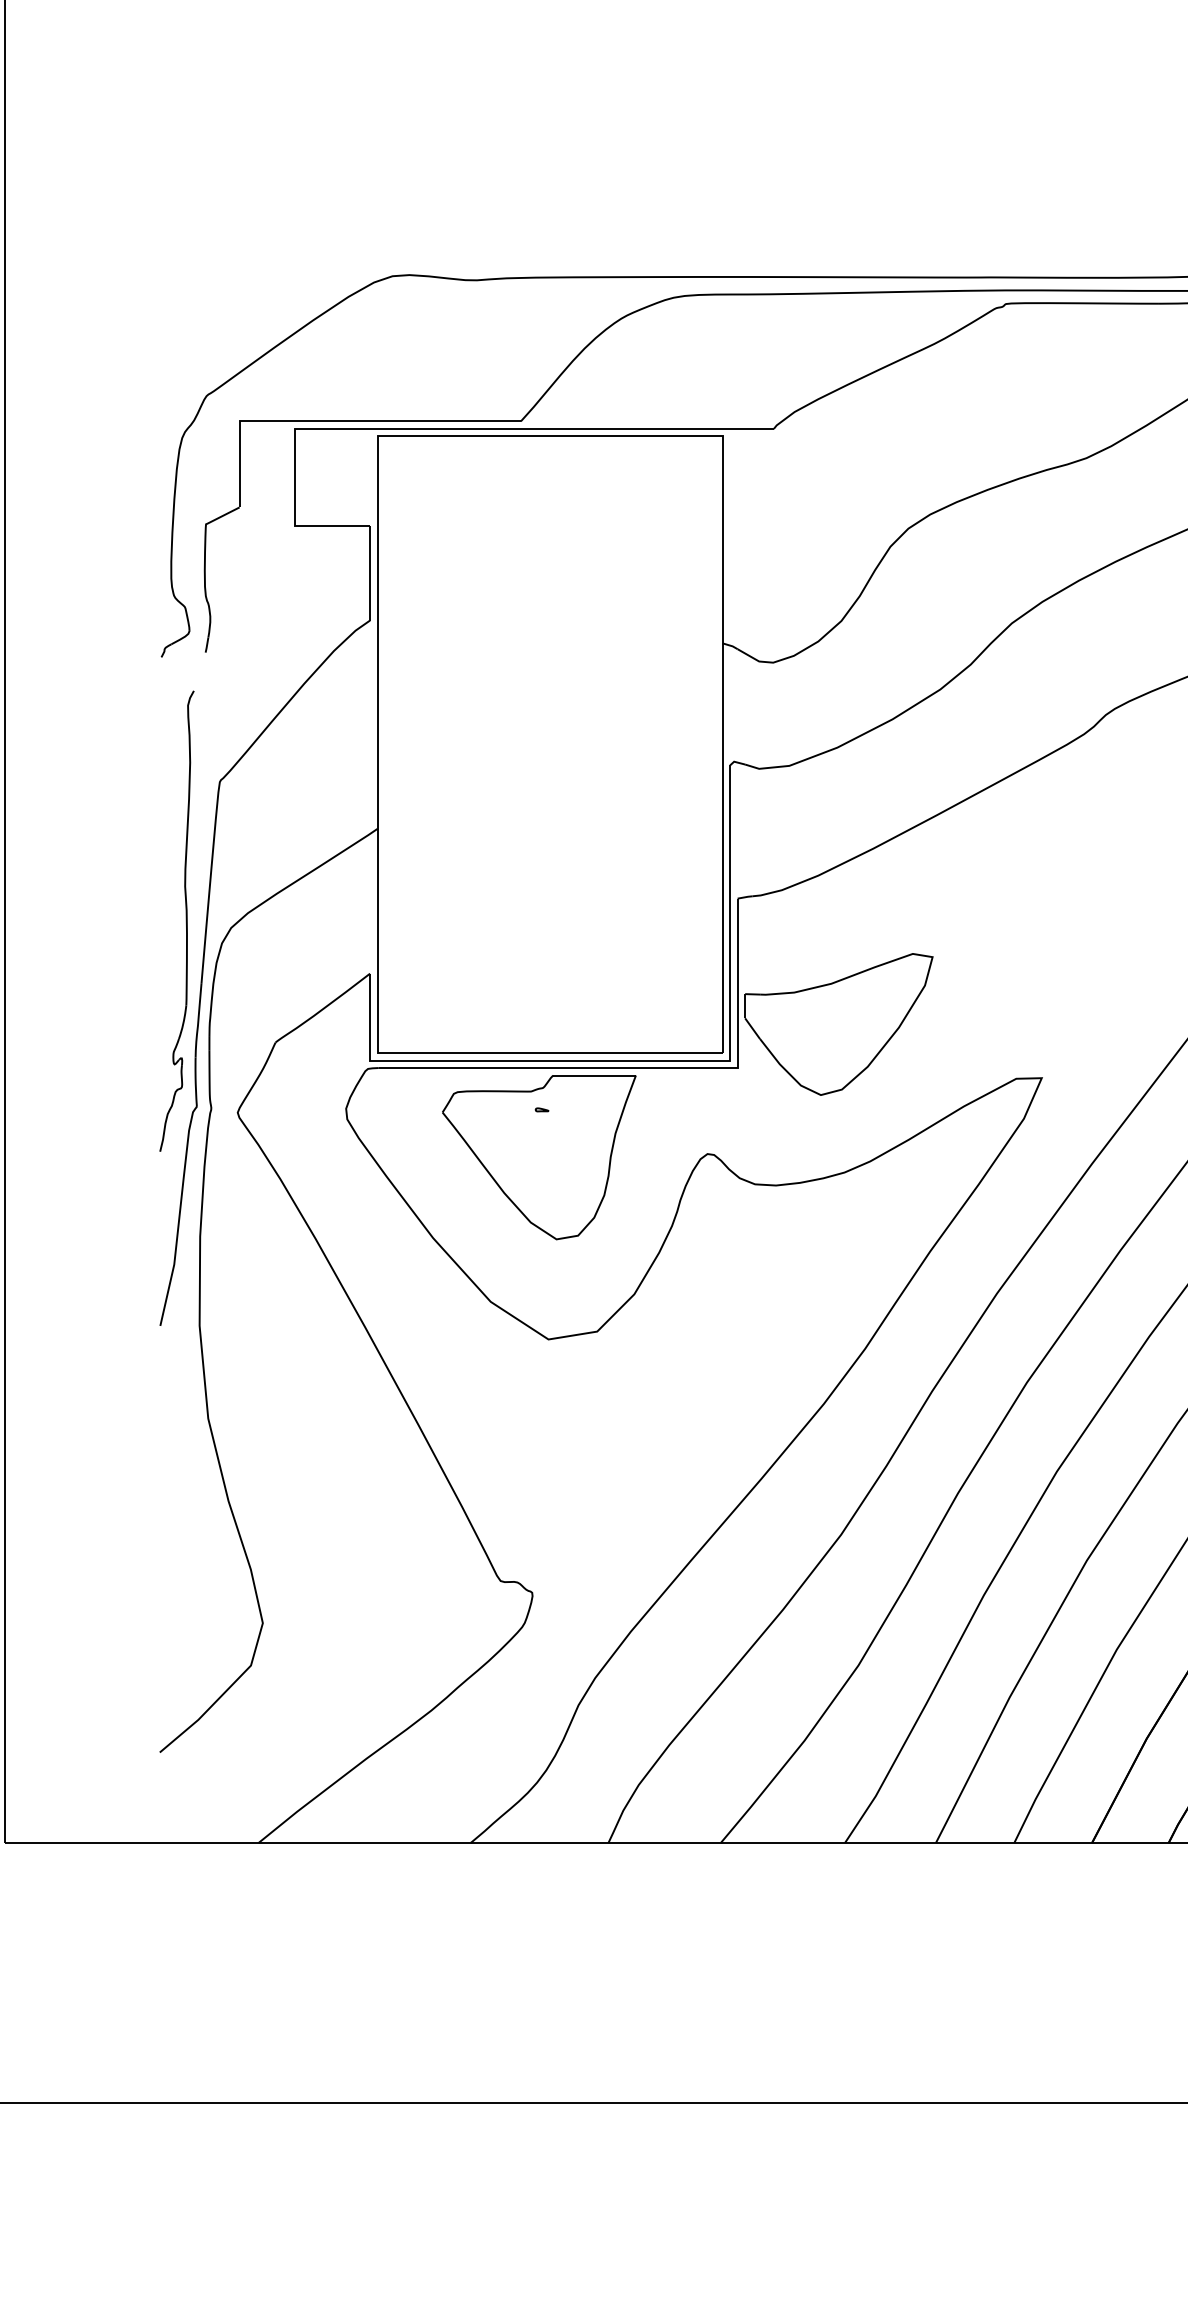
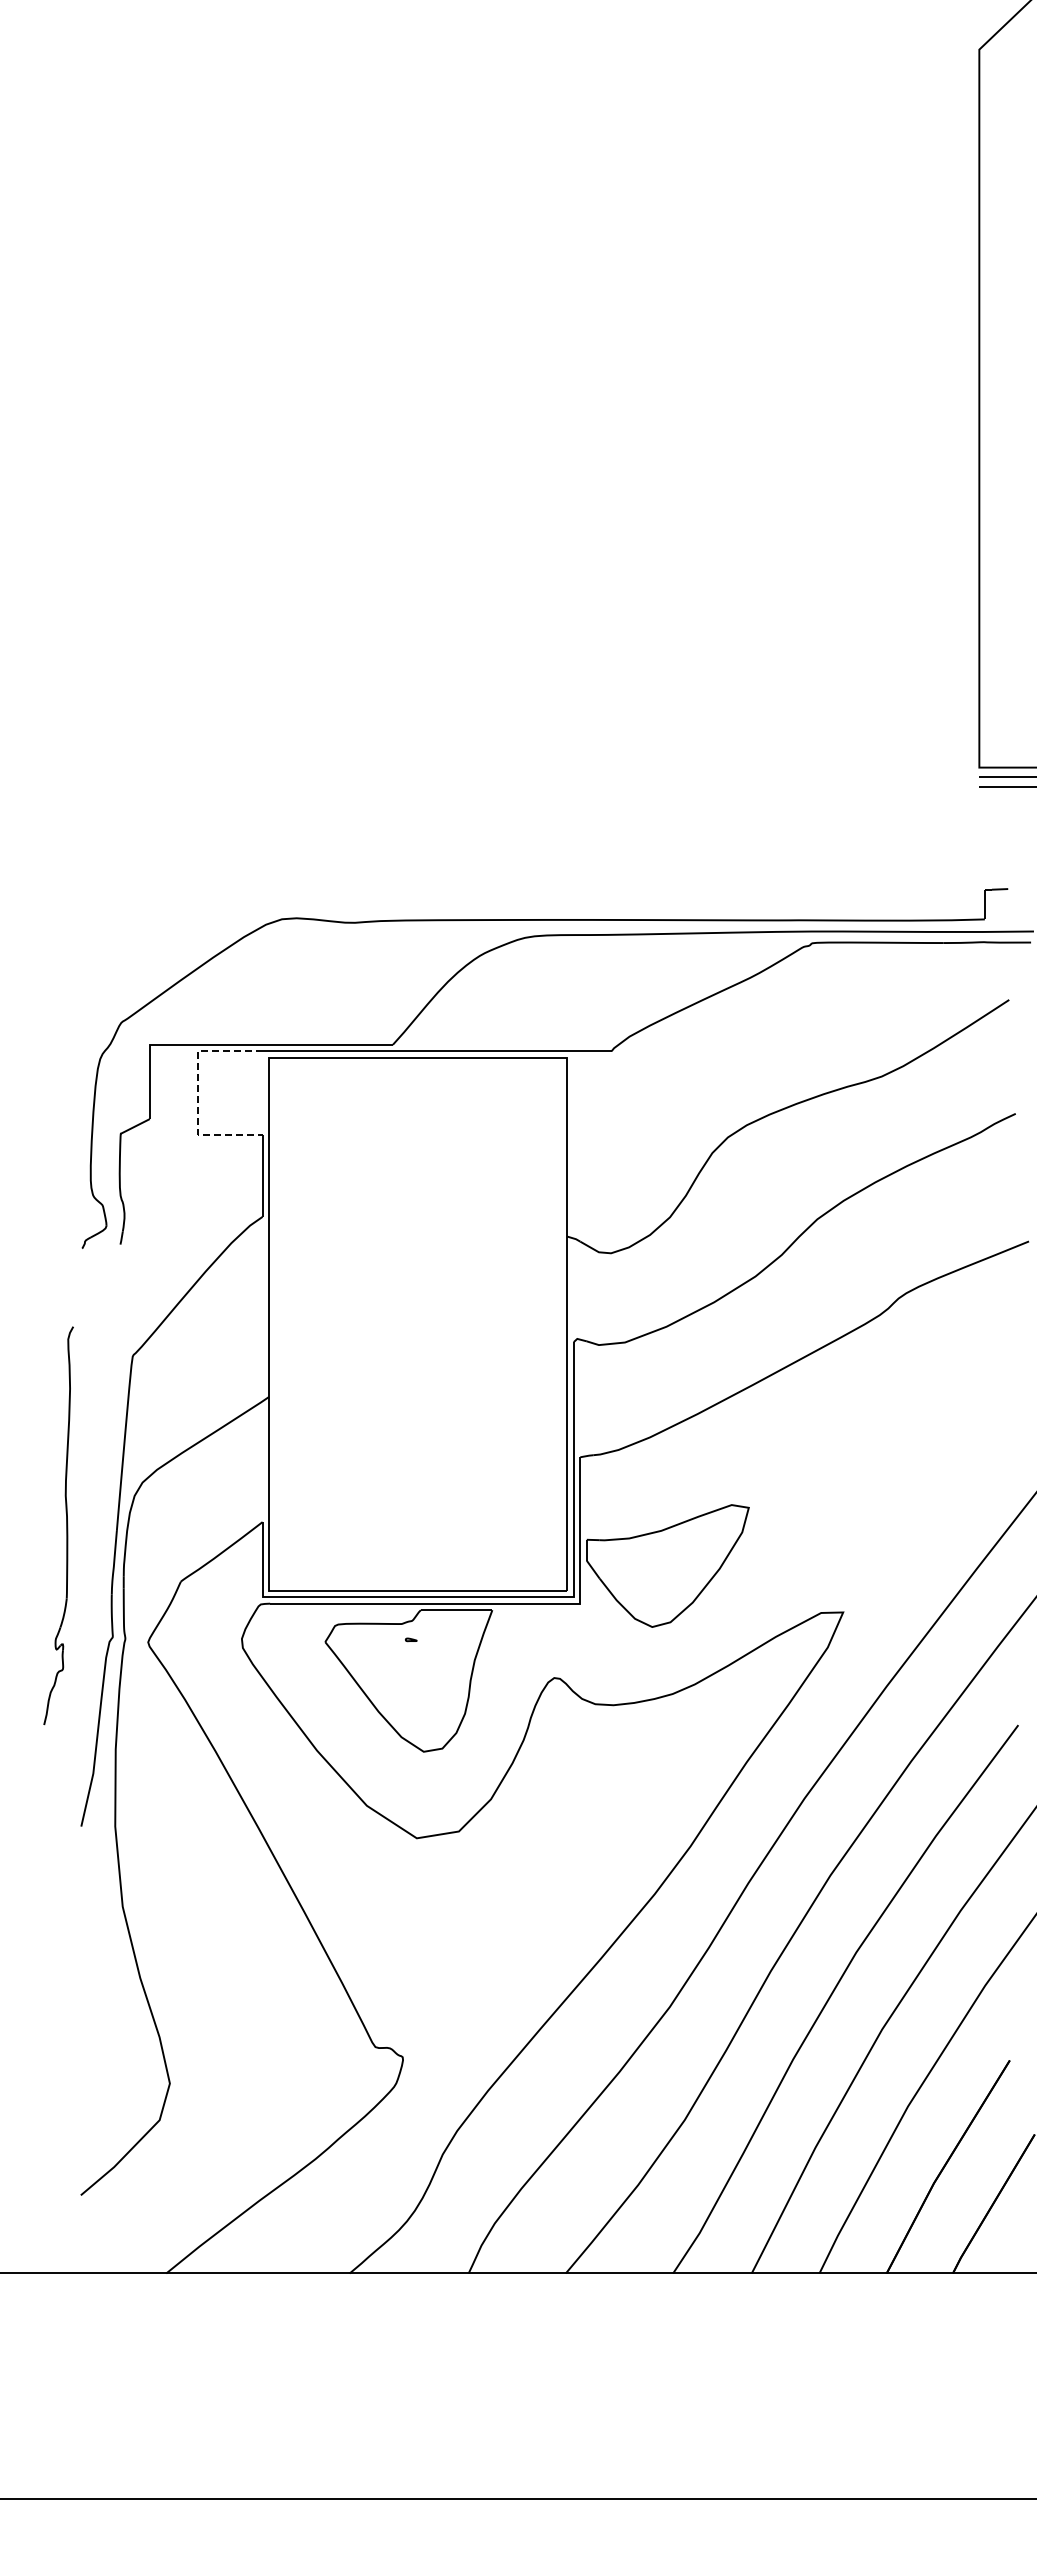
line: (294, 477) -> (197, 1093), solid -> dashed
part: (186, 920) -> (66, 1525), moved

